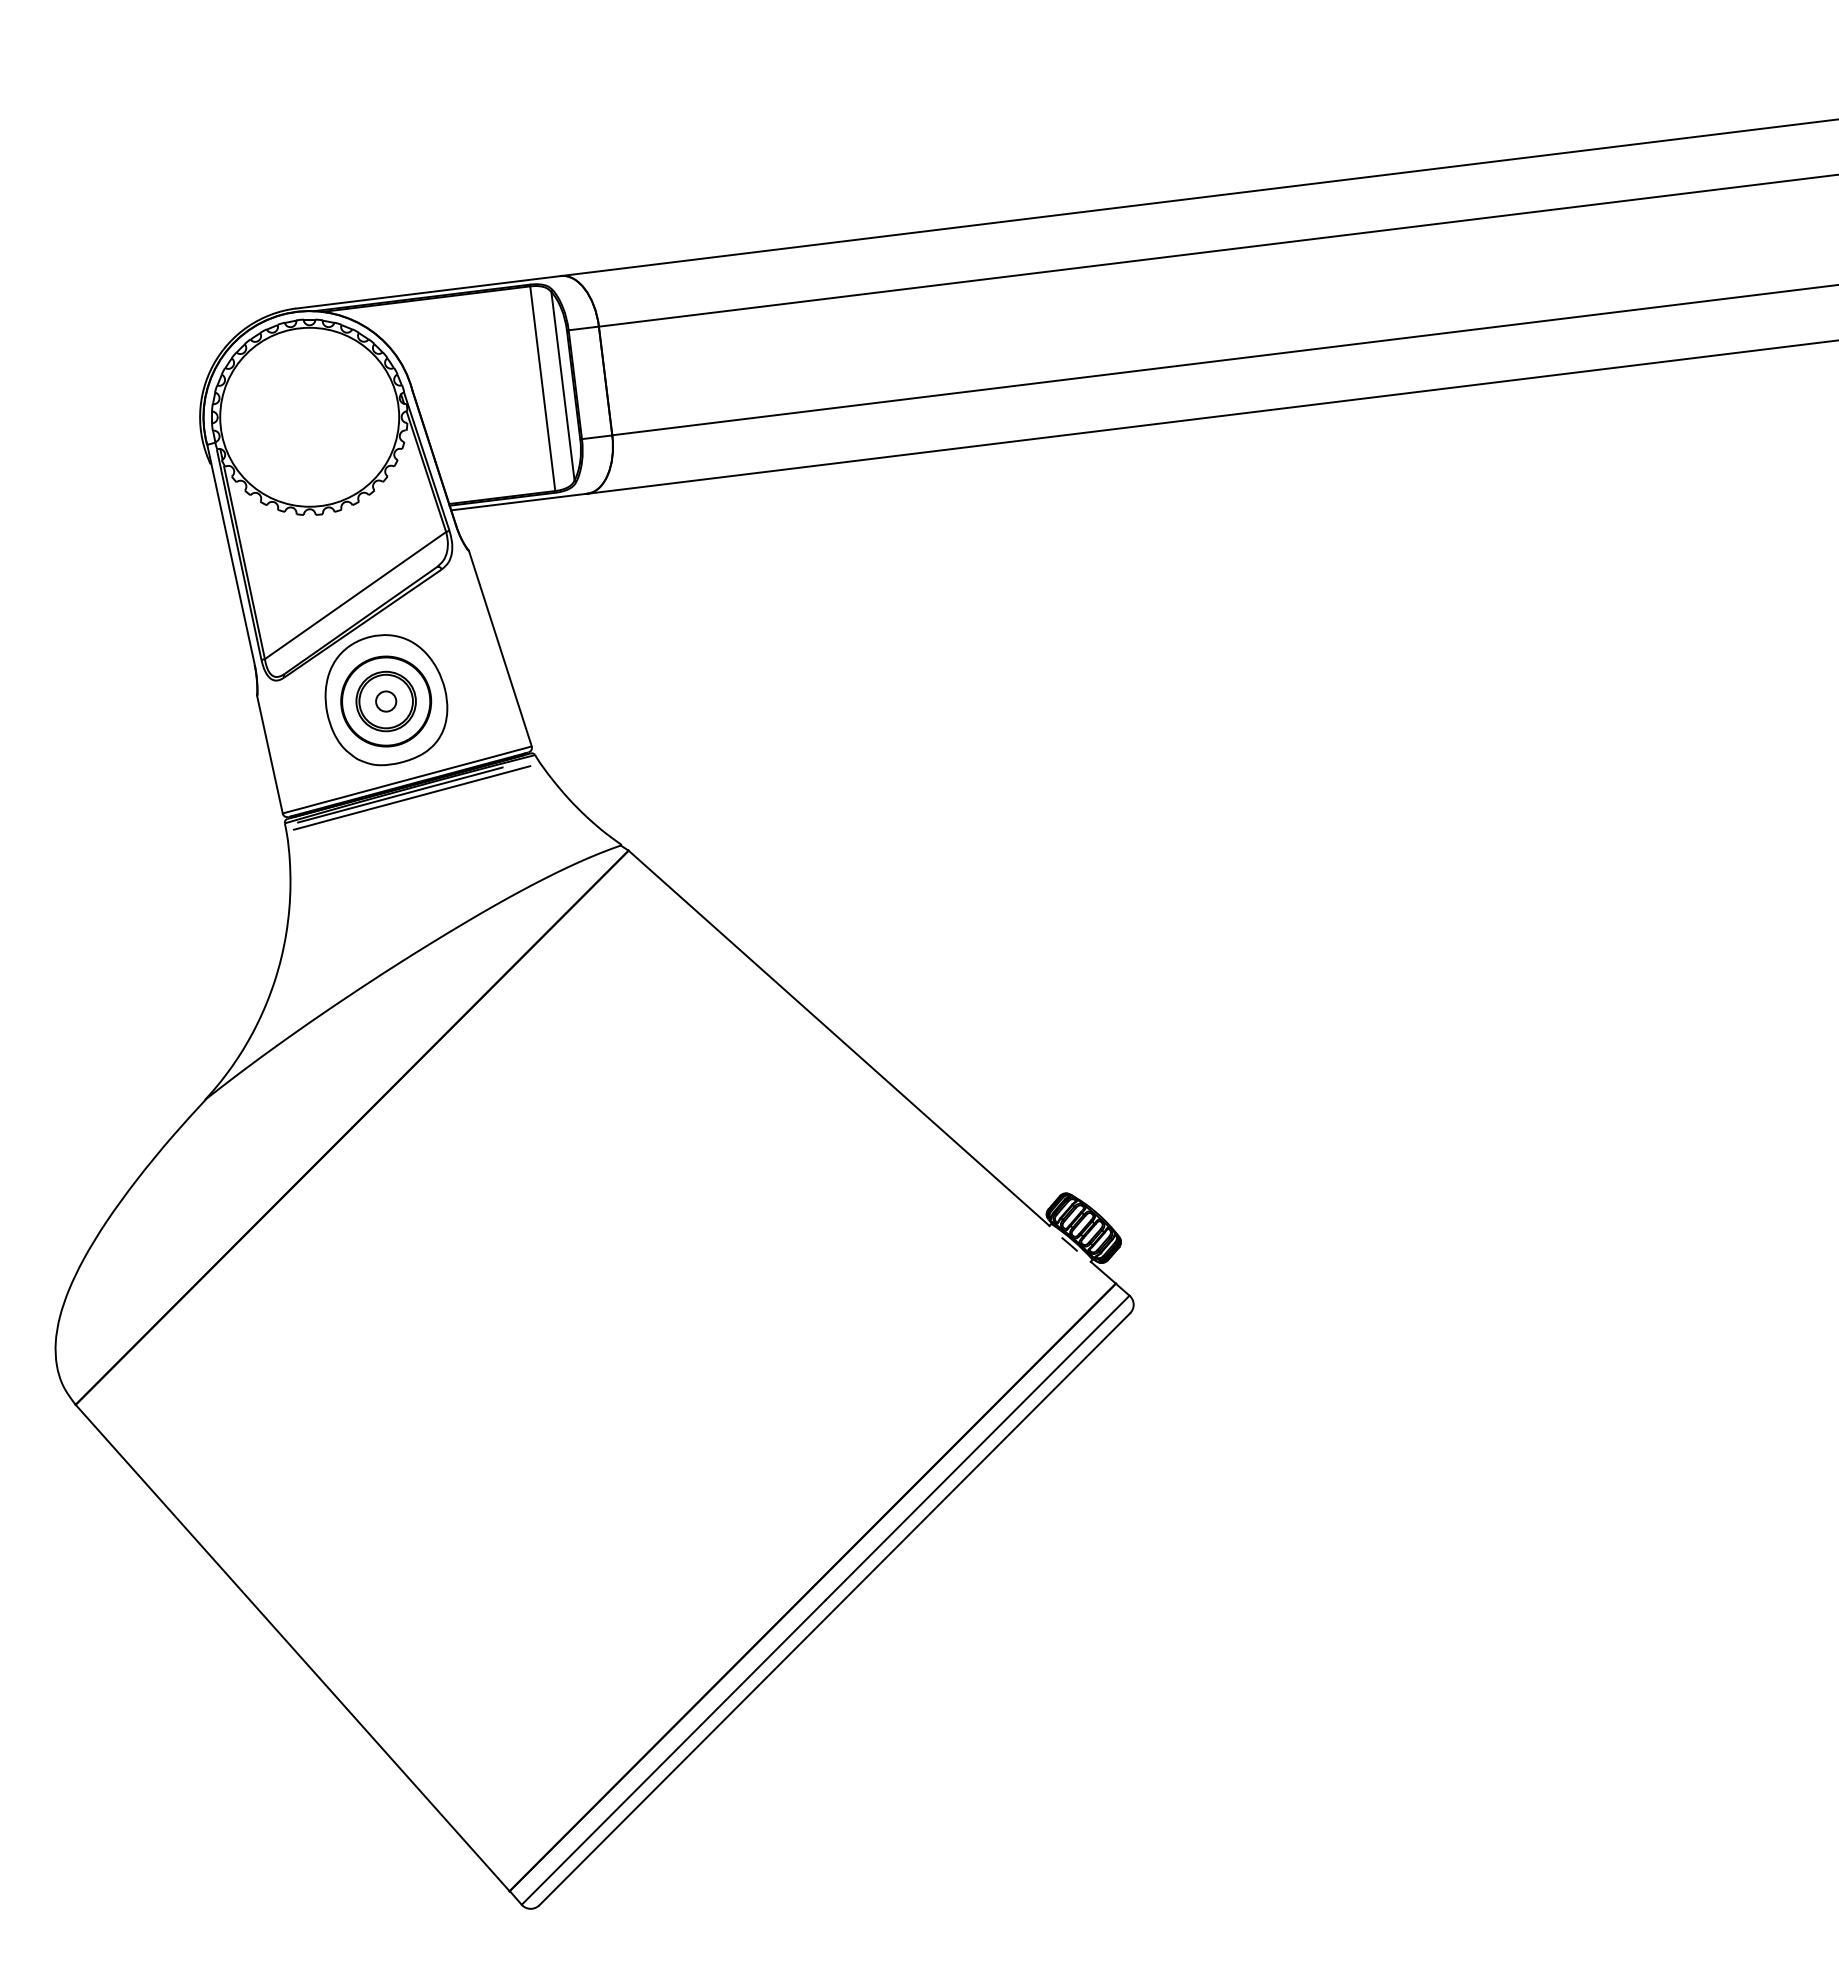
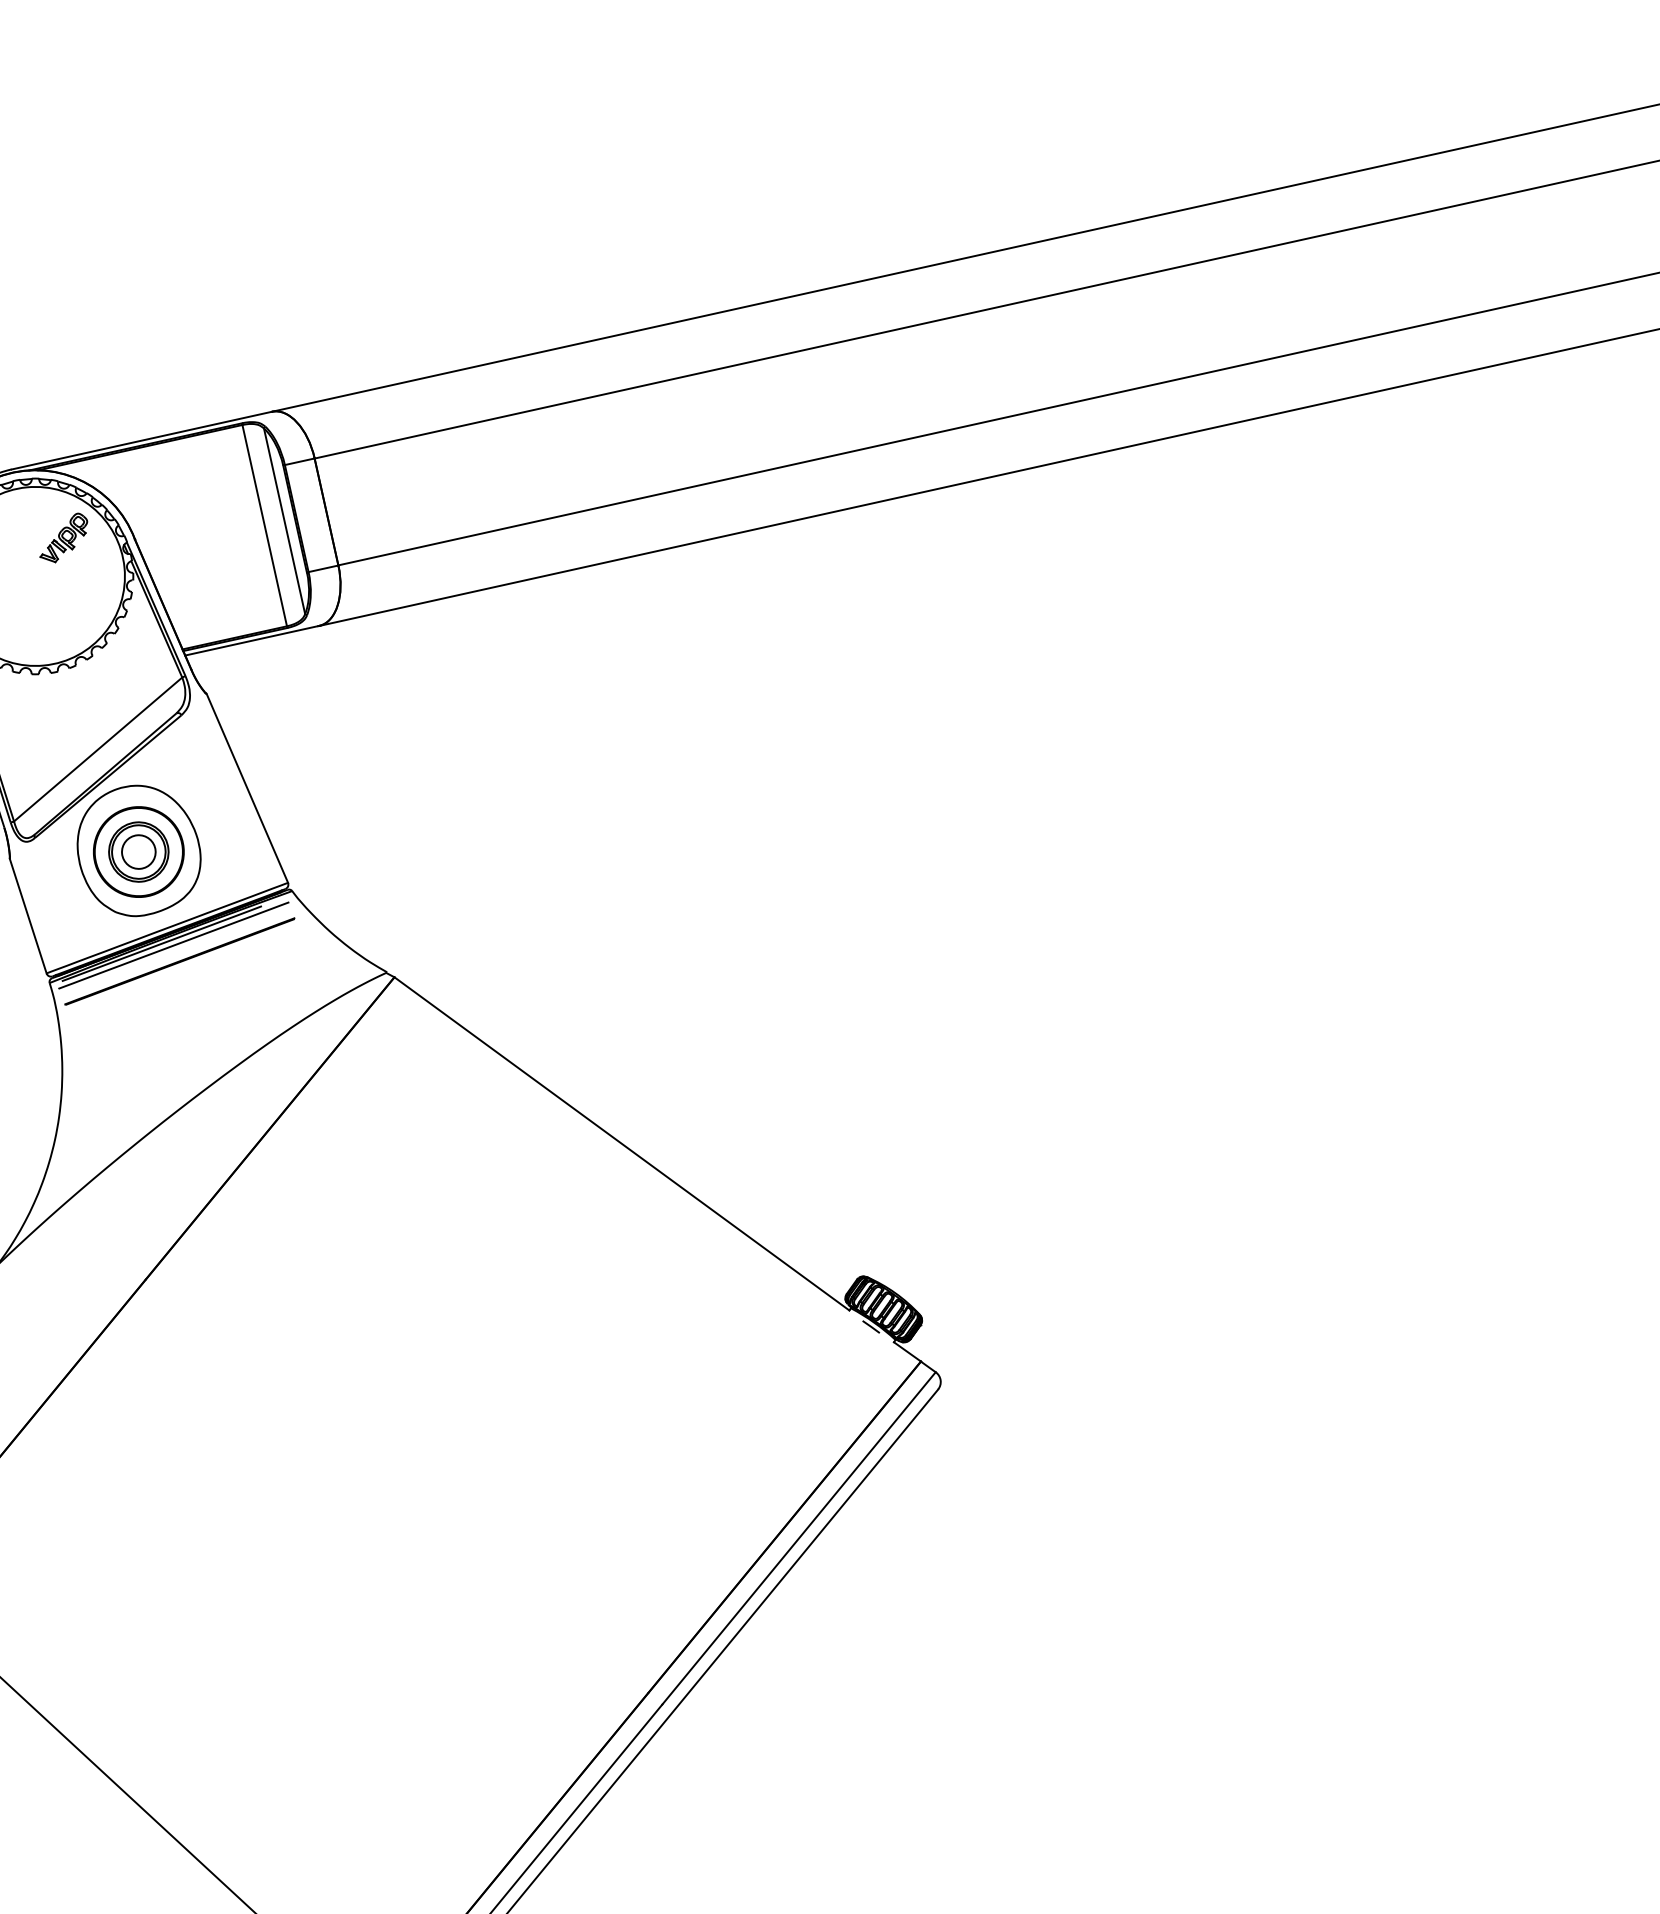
part: (341, 382) -> (63, 538), added
circle: (386, 701) -> (139, 851), size x1.67
line: (416, 814) -> (179, 961), added

